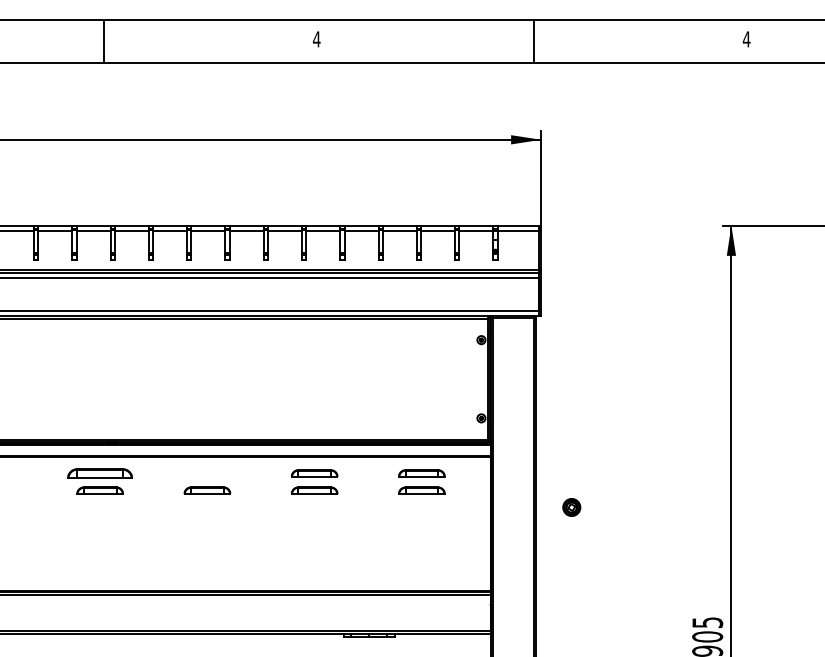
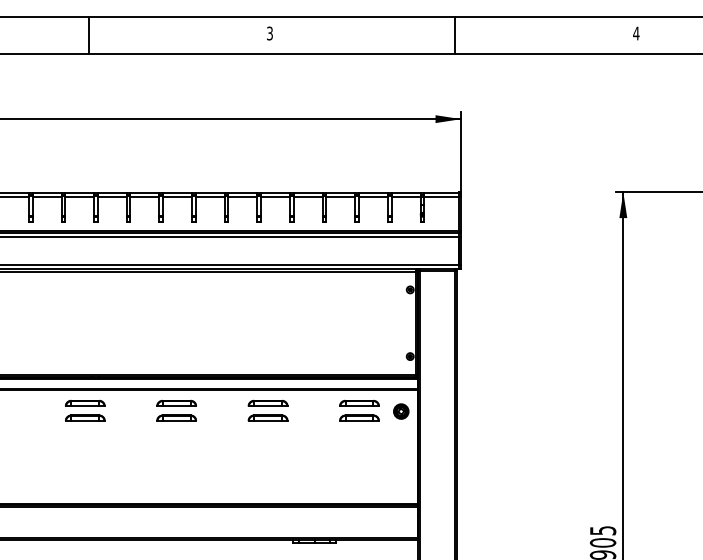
text: (316, 39) -> (269, 33), 4 -> 3
part: (100, 472) -> (85, 402), size x0.71
part: (207, 472) -> (176, 402), added
part: (572, 507) -> (401, 411), moved

